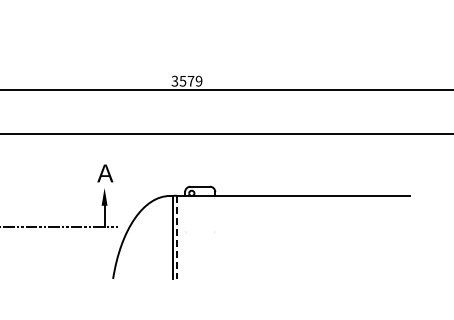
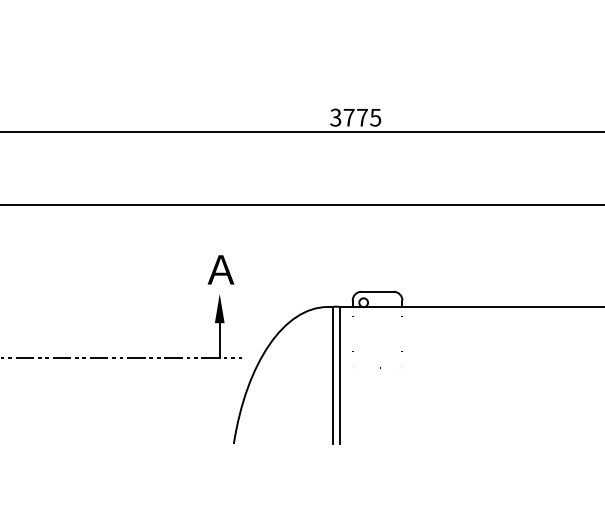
text: (190, 80) -> (361, 116), 3579 -> 3775
line: (177, 237) -> (340, 375), dashed -> solid

